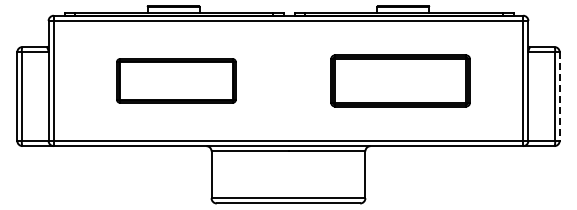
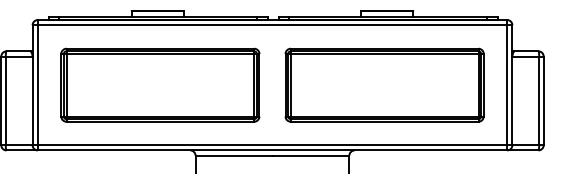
part: (176, 80) -> (160, 84), size x1.67
part: (400, 80) -> (384, 84), size x1.43
line: (559, 97) -> (543, 101), dashed -> solid

